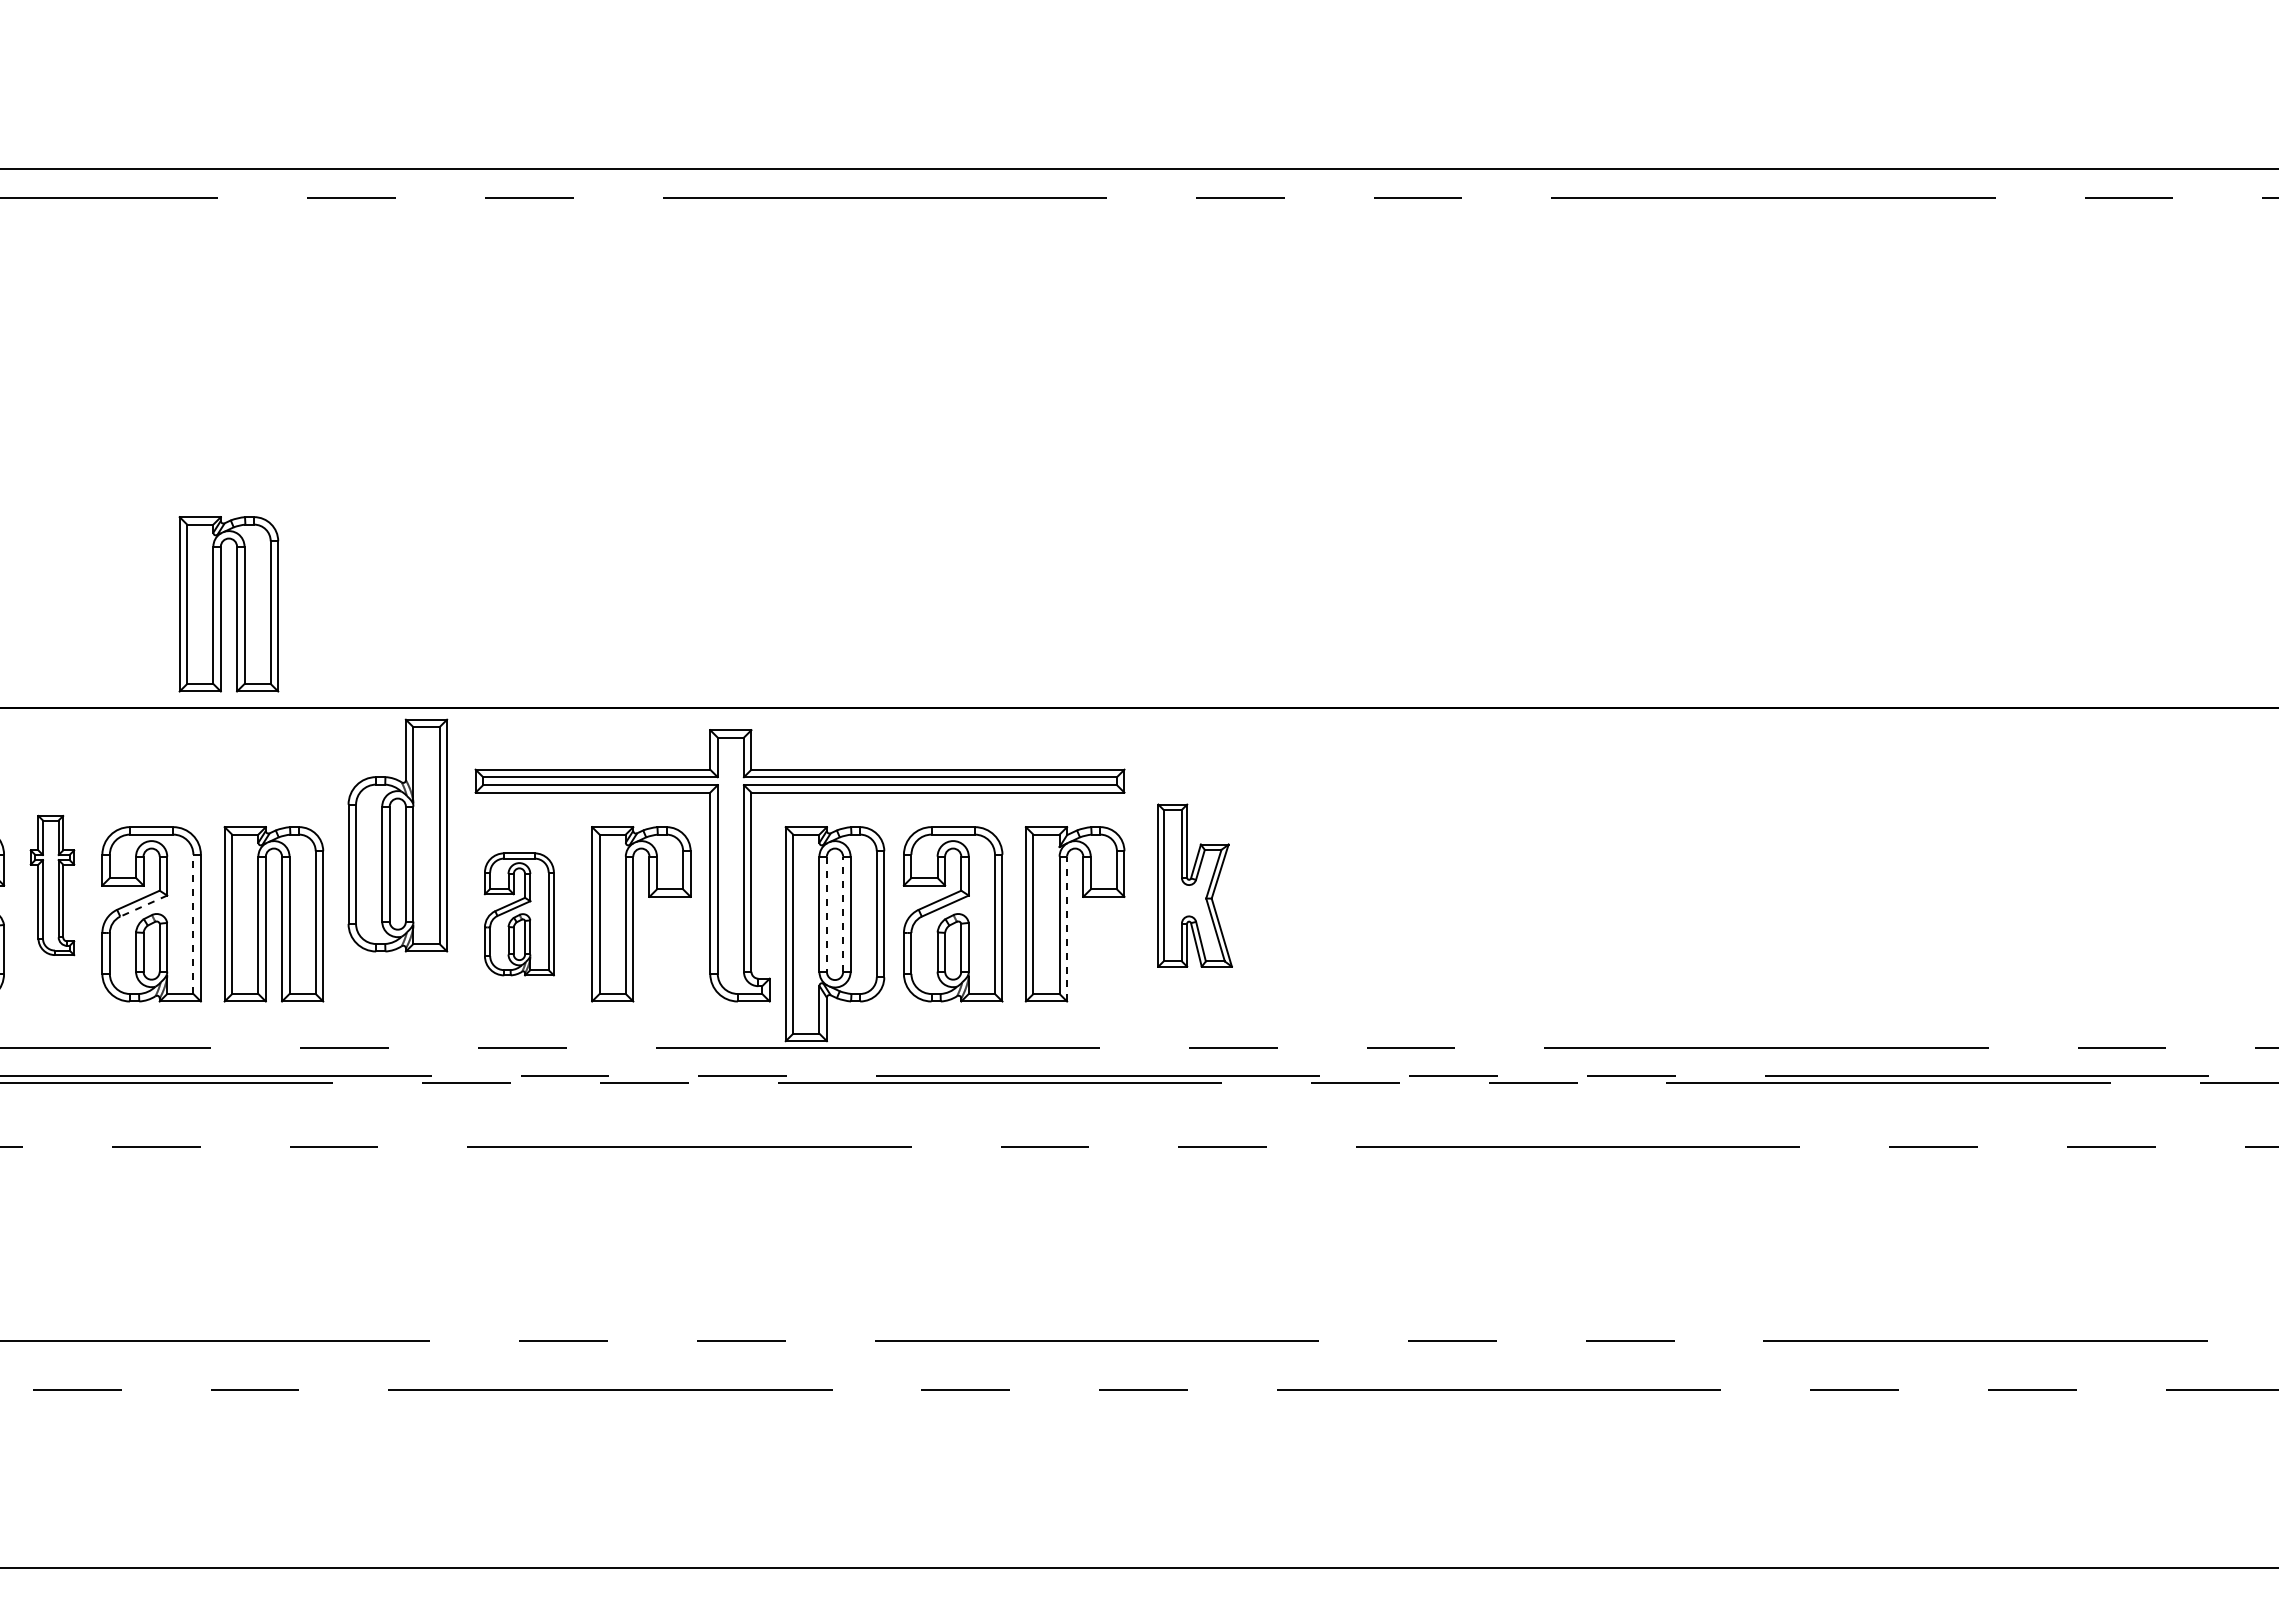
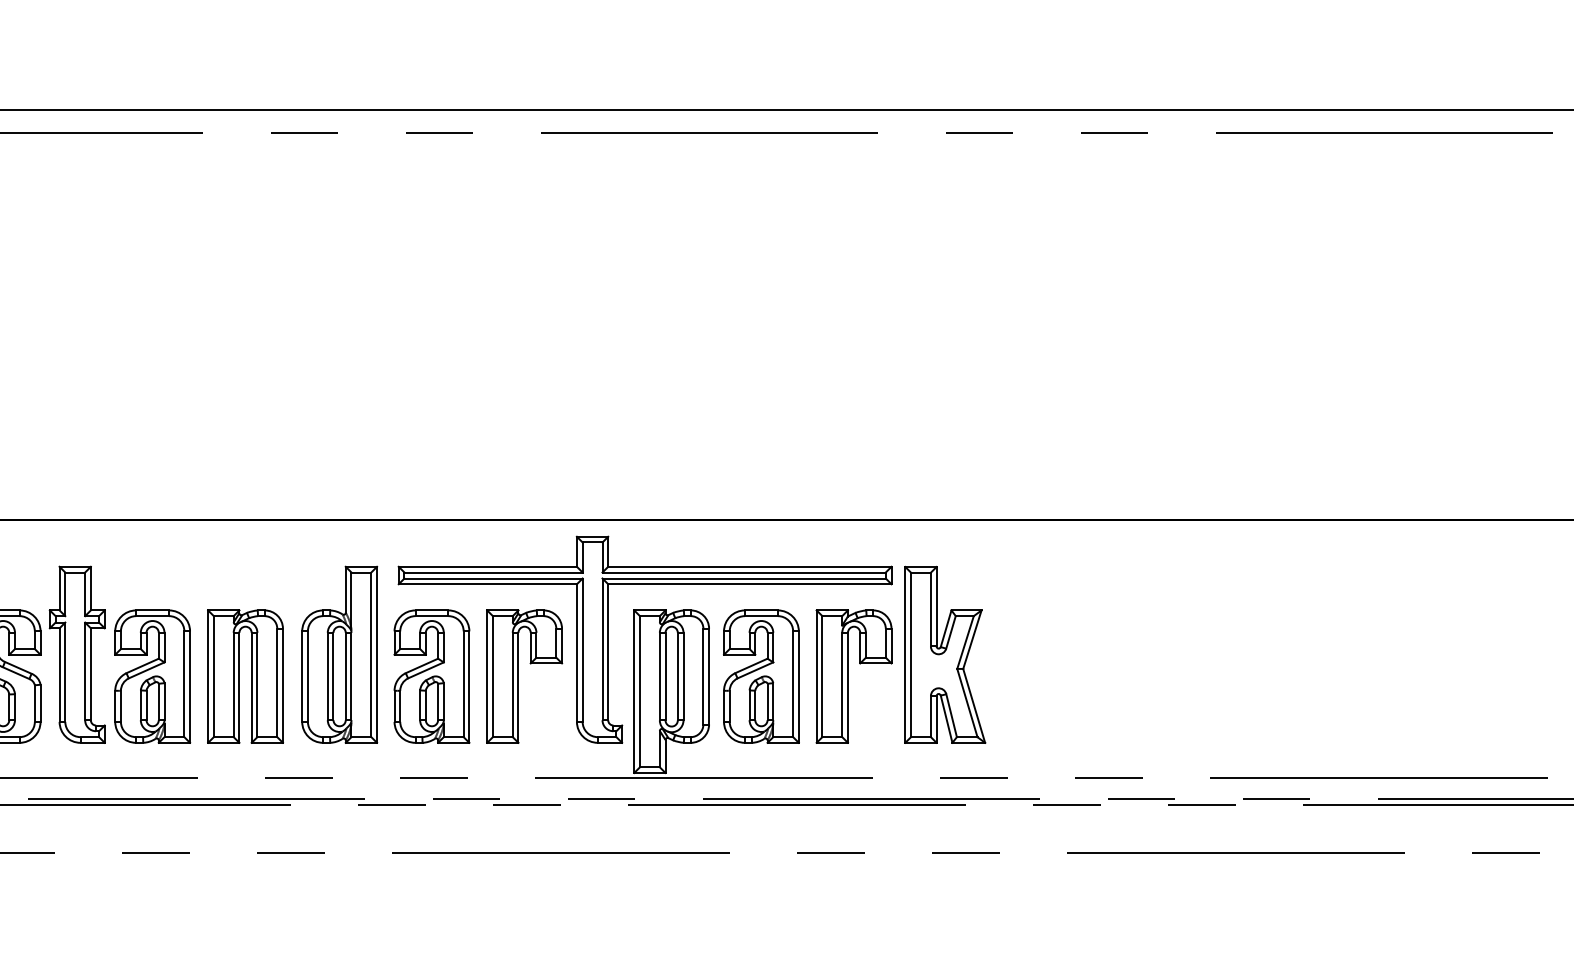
part: (221, 604) -> (205, 441), removed
part: (397, 835) -> (339, 654), moved
part: (52, 885) -> (77, 654), size x1.67
part: (1194, 885) -> (944, 654), size x1.43
line: (143, 906) -> (146, 670), dashed -> solid
part: (519, 914) -> (432, 676), size x1.43
line: (826, 914) -> (665, 676), dashed -> solid
line: (843, 914) -> (678, 676), dashed -> solid
line: (193, 924) -> (184, 684), dashed -> solid
line: (1067, 928) -> (848, 687), dashed -> solid

